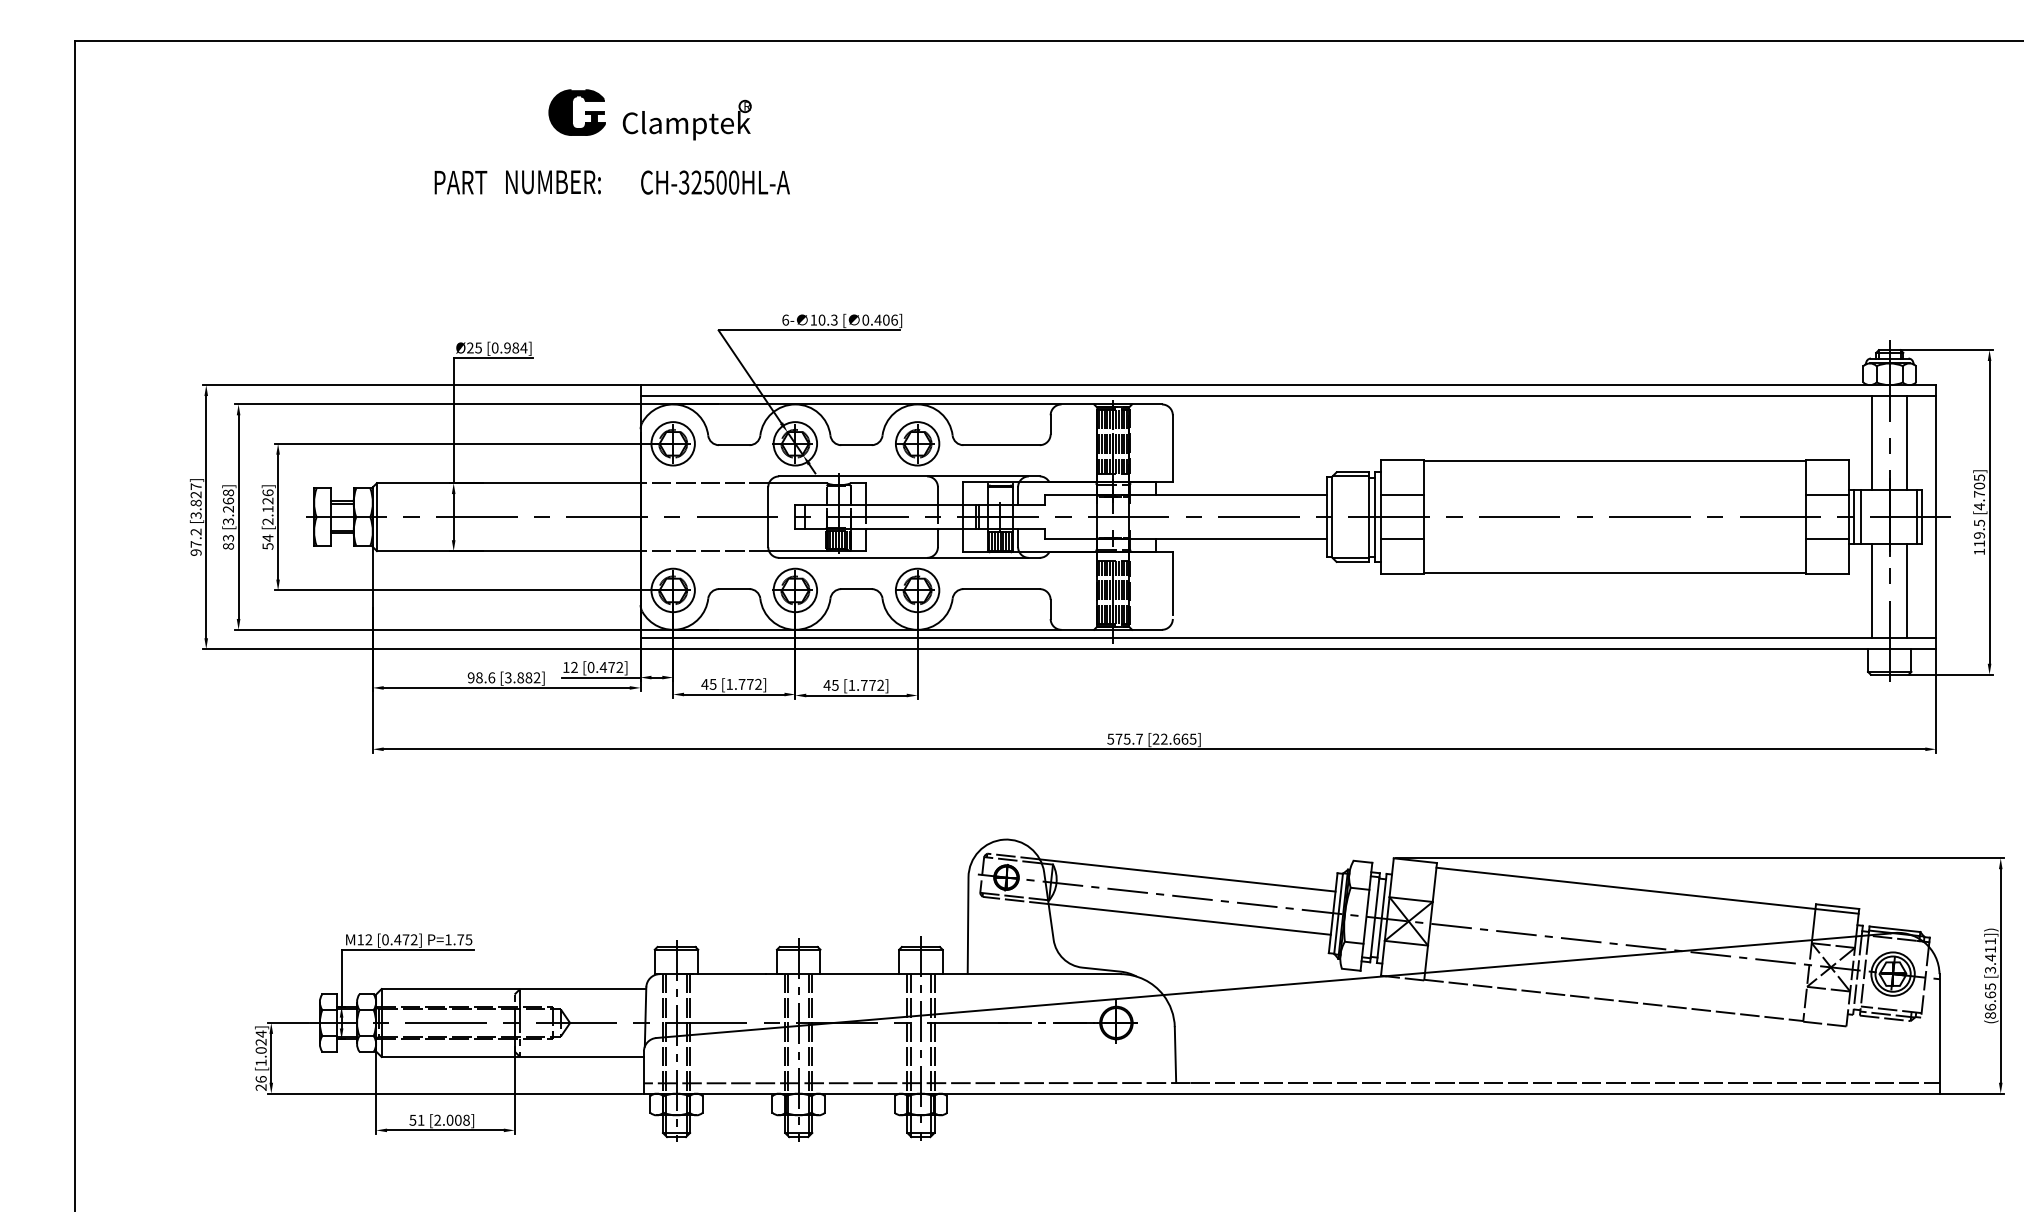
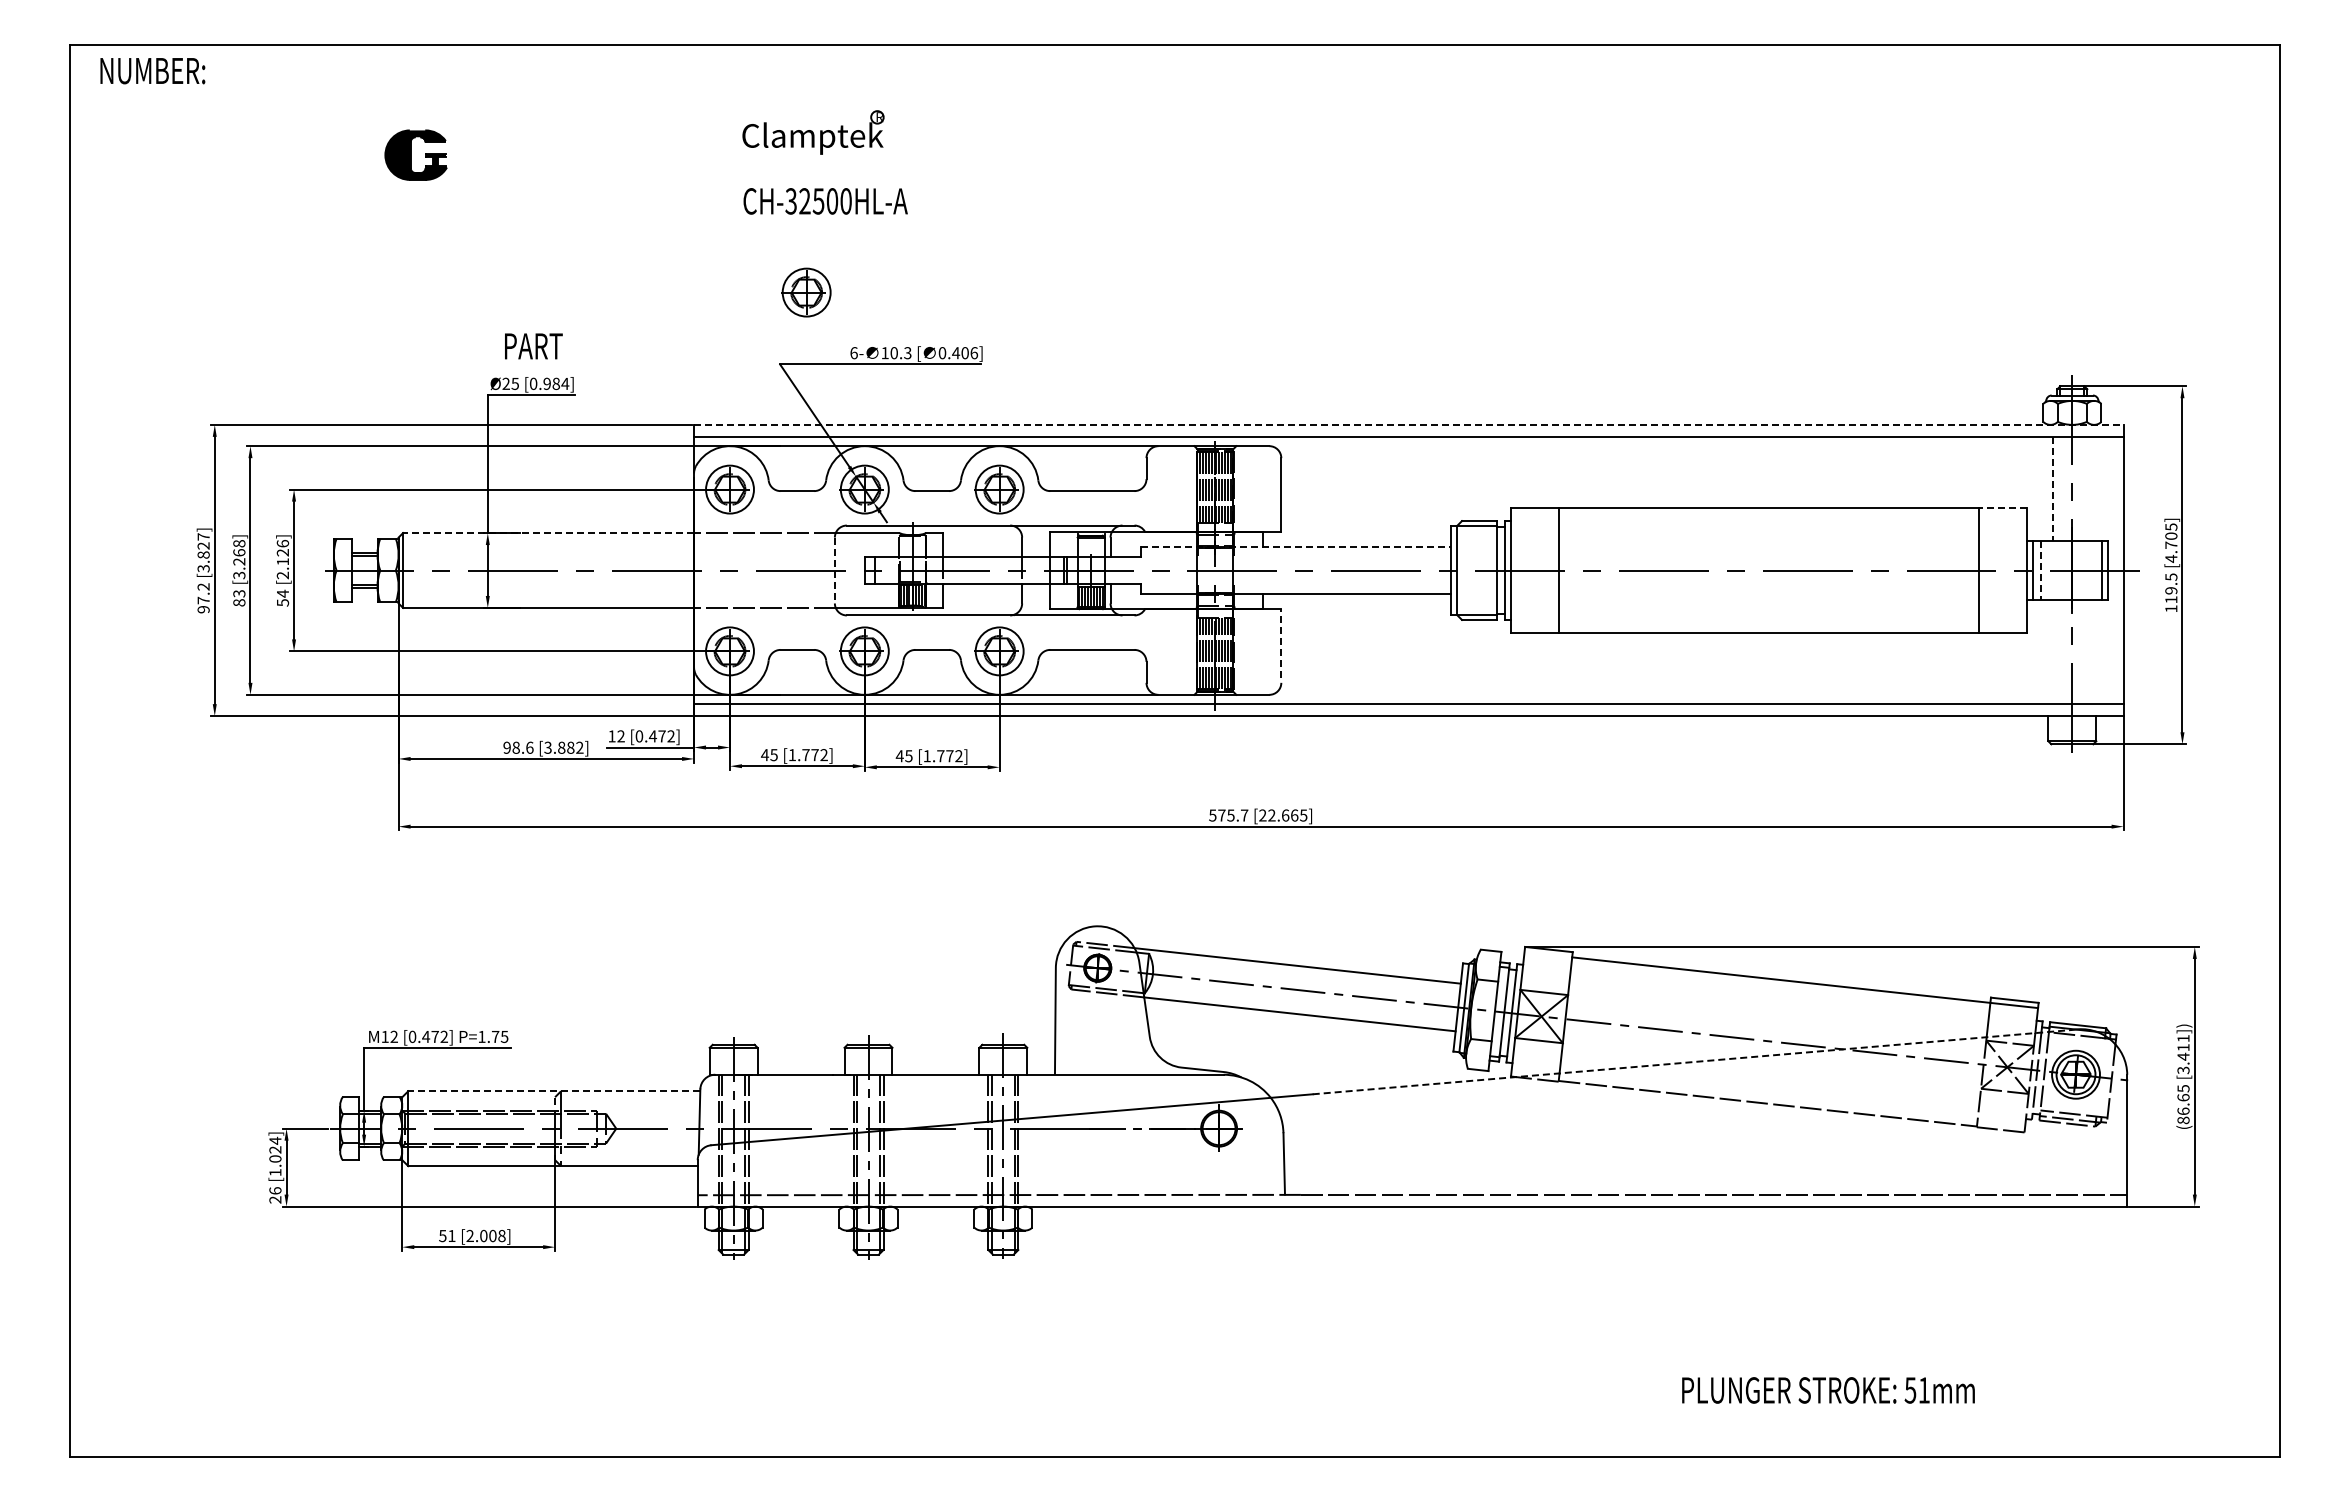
part: (576, 112) -> (415, 154), moved
part: (687, 120) -> (813, 132), moved
text: (460, 182) -> (533, 346), moved
text: (553, 182) -> (152, 71), moved
text: (715, 182) -> (825, 201), moved
part: (742, 265) -> (806, 292), added
line: (1288, 384) -> (1408, 424), solid -> dashed
line: (1871, 442) -> (2052, 488), solid -> dashed
line: (1907, 442) -> (2091, 488), removed
line: (1827, 460) -> (2003, 507), solid -> dashed
line: (508, 483) -> (548, 533), solid -> dashed
line: (1186, 495) -> (1296, 546), solid -> dashed
line: (1402, 495) -> (1534, 546), removed
line: (1827, 495) -> (2003, 546), removed
line: (767, 517) -> (834, 570), solid -> dashed
line: (1860, 517) -> (2040, 570), solid -> dashed
line: (1402, 538) -> (1534, 594), removed
line: (1827, 538) -> (2003, 594), removed
line: (1173, 583) -> (1281, 643), solid -> dashed
line: (1871, 591) -> (2052, 652), removed
line: (1907, 591) -> (2091, 652), removed
line: (1546, 963) -> (1693, 1062), solid -> dashed
line: (513, 989) -> (553, 1091), solid -> dashed

